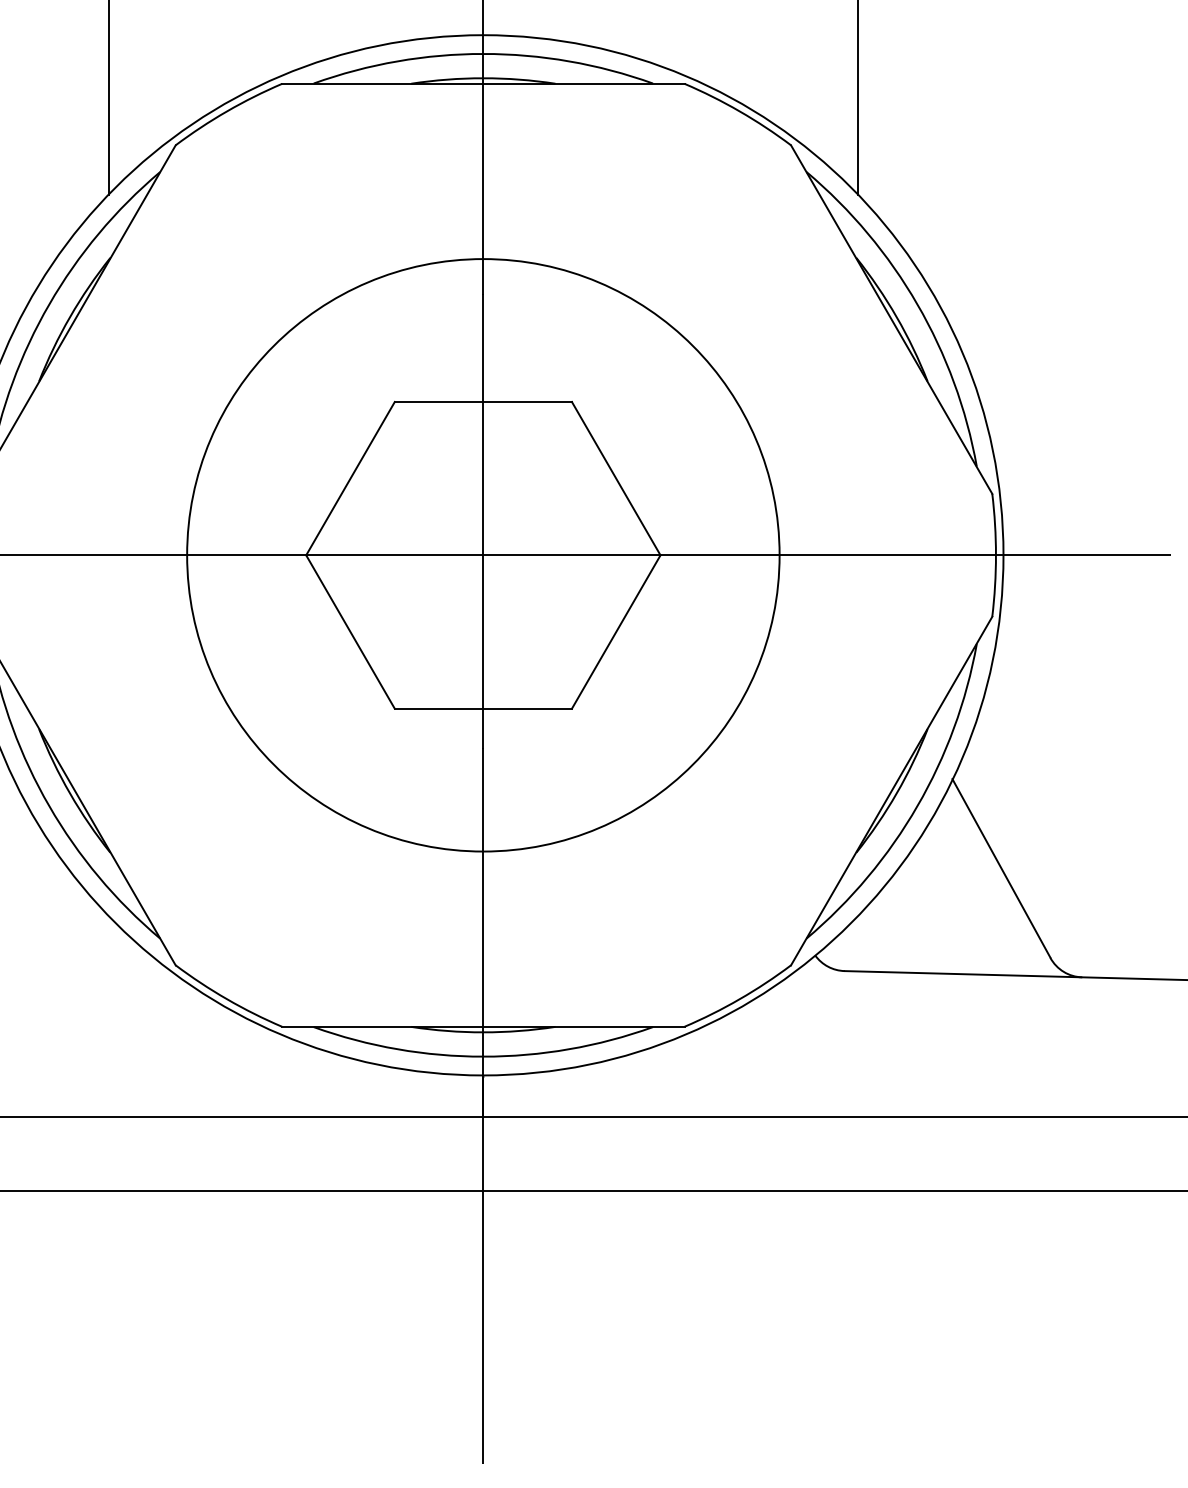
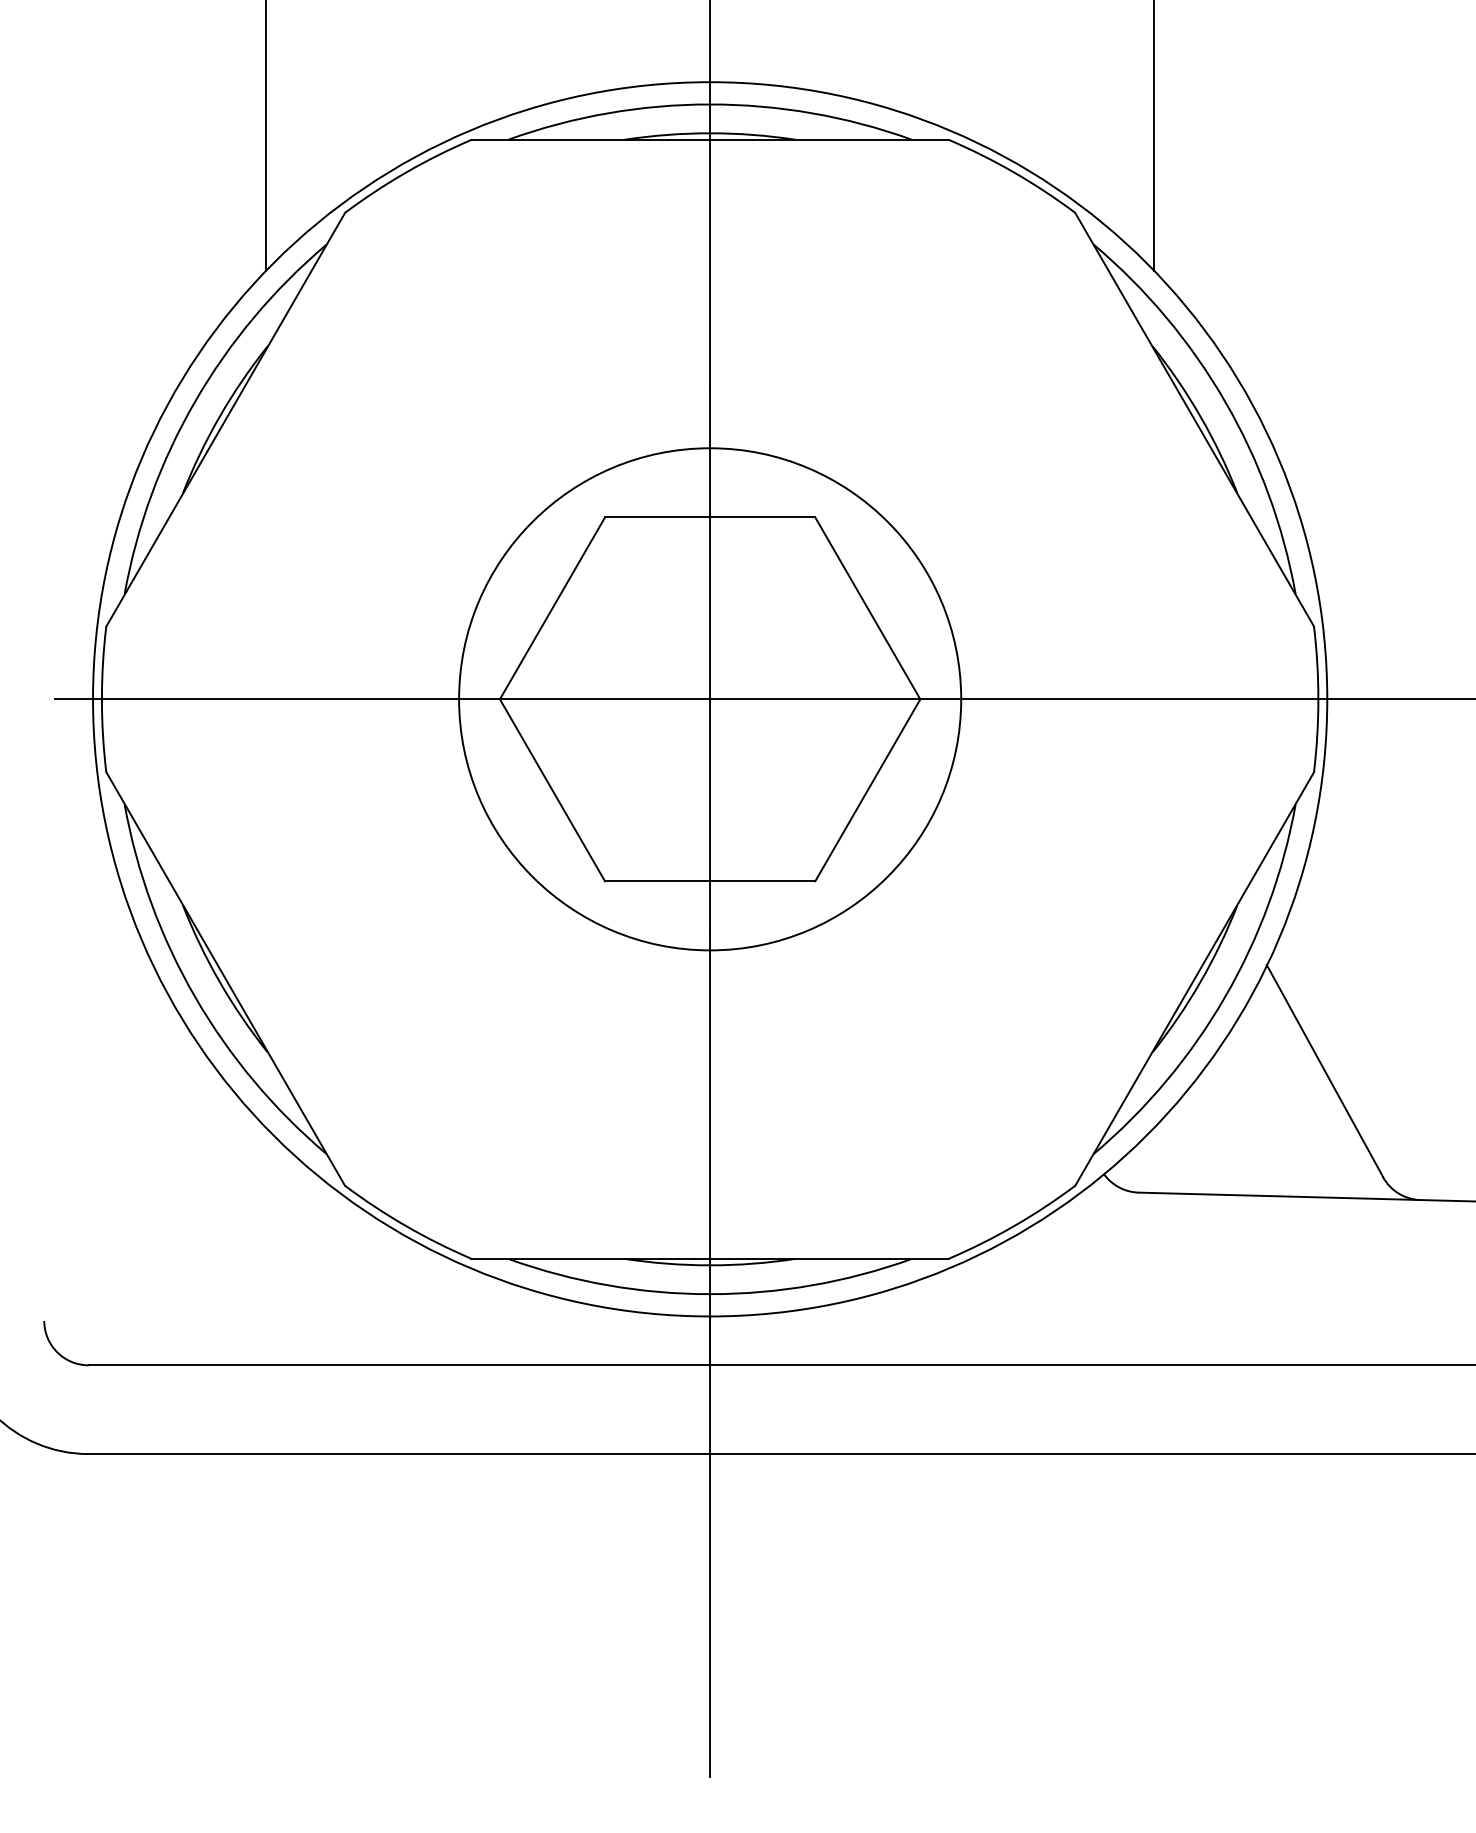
circle: (483, 555) -> (710, 699), size x0.71

